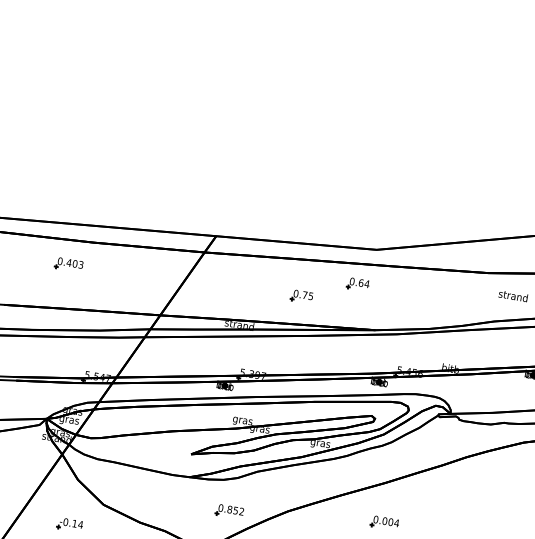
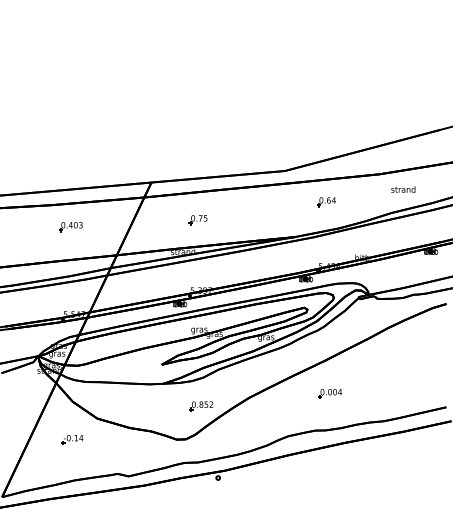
part: (68, 265) -> (70, 227), moved
part: (357, 285) -> (326, 202), moved
part: (300, 297) -> (197, 220), moved

